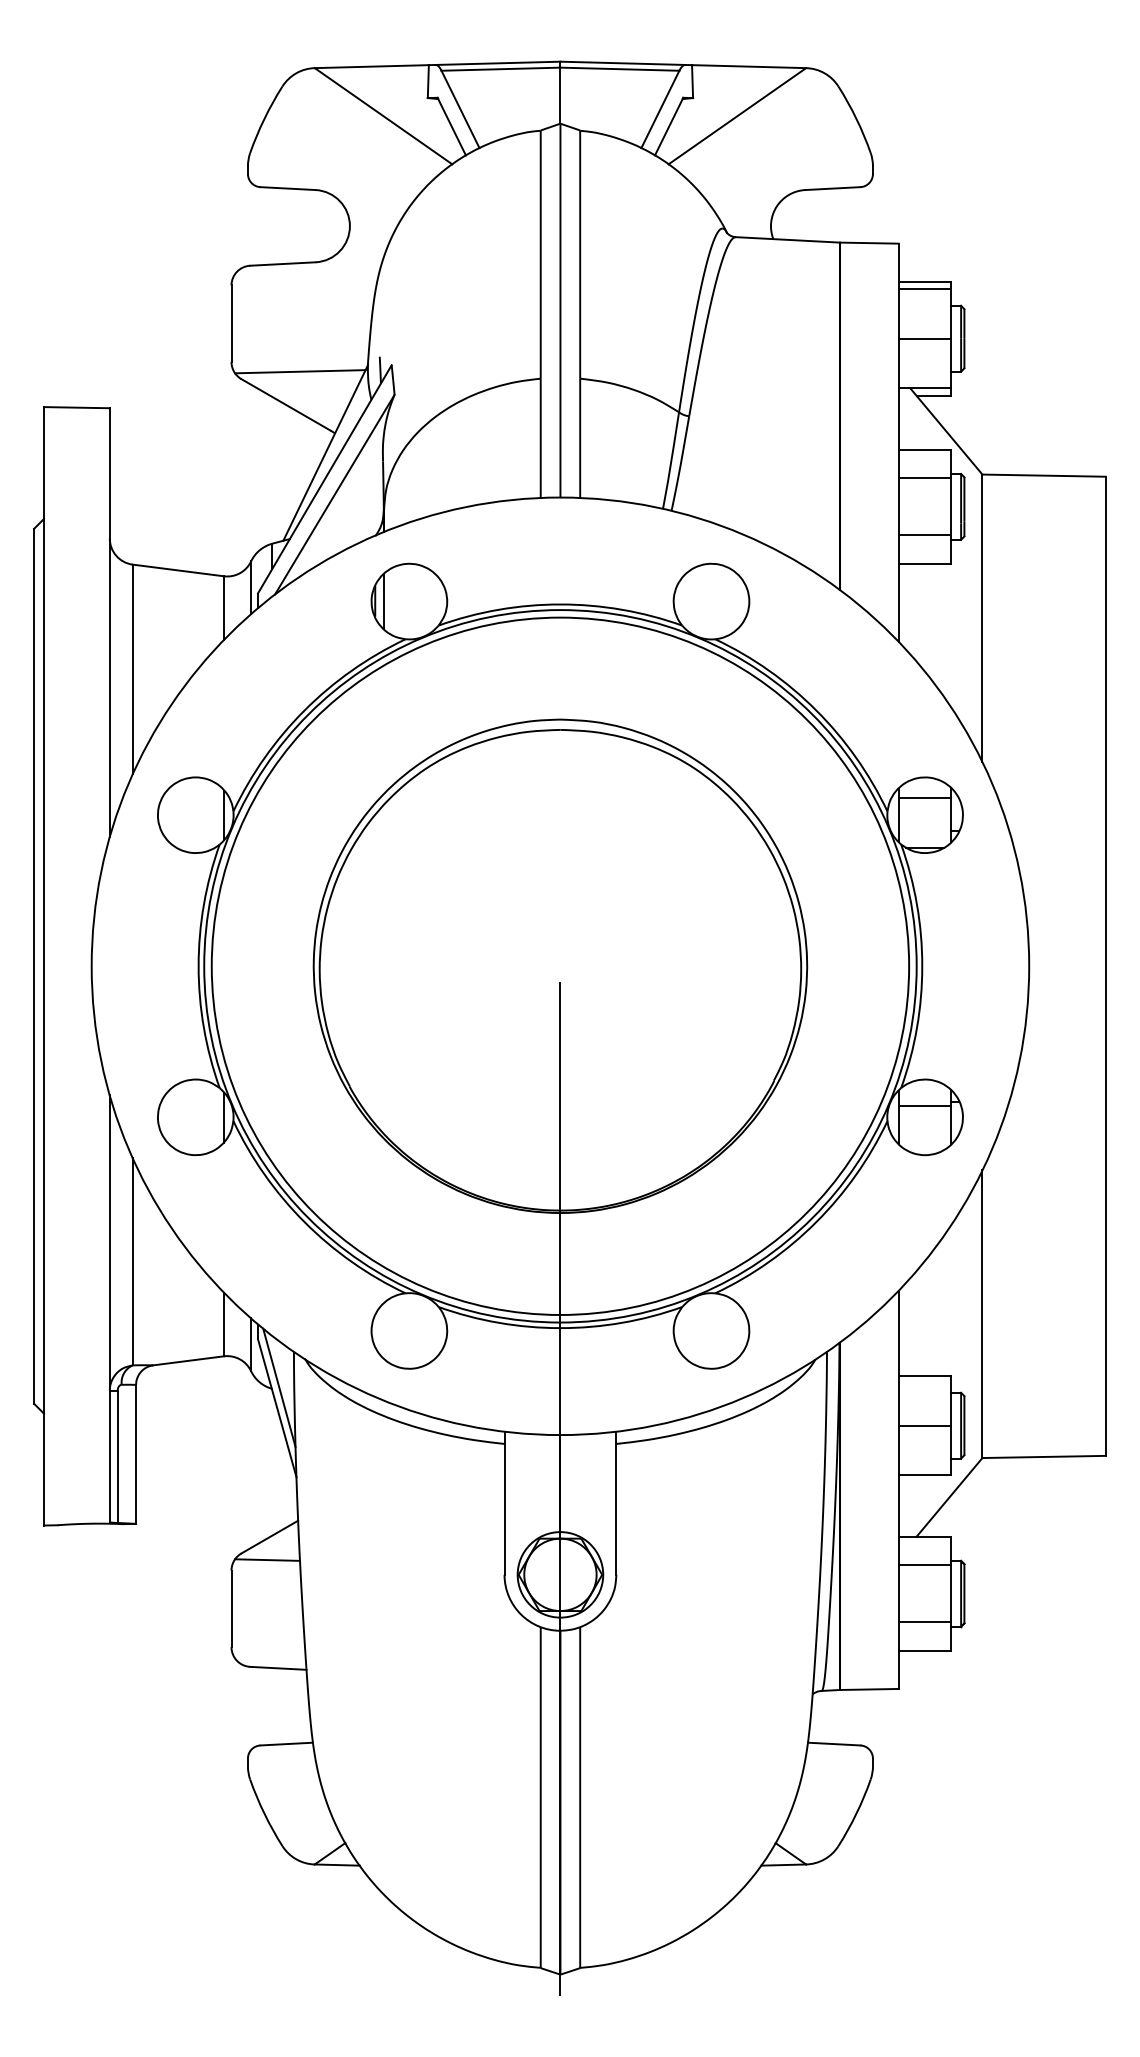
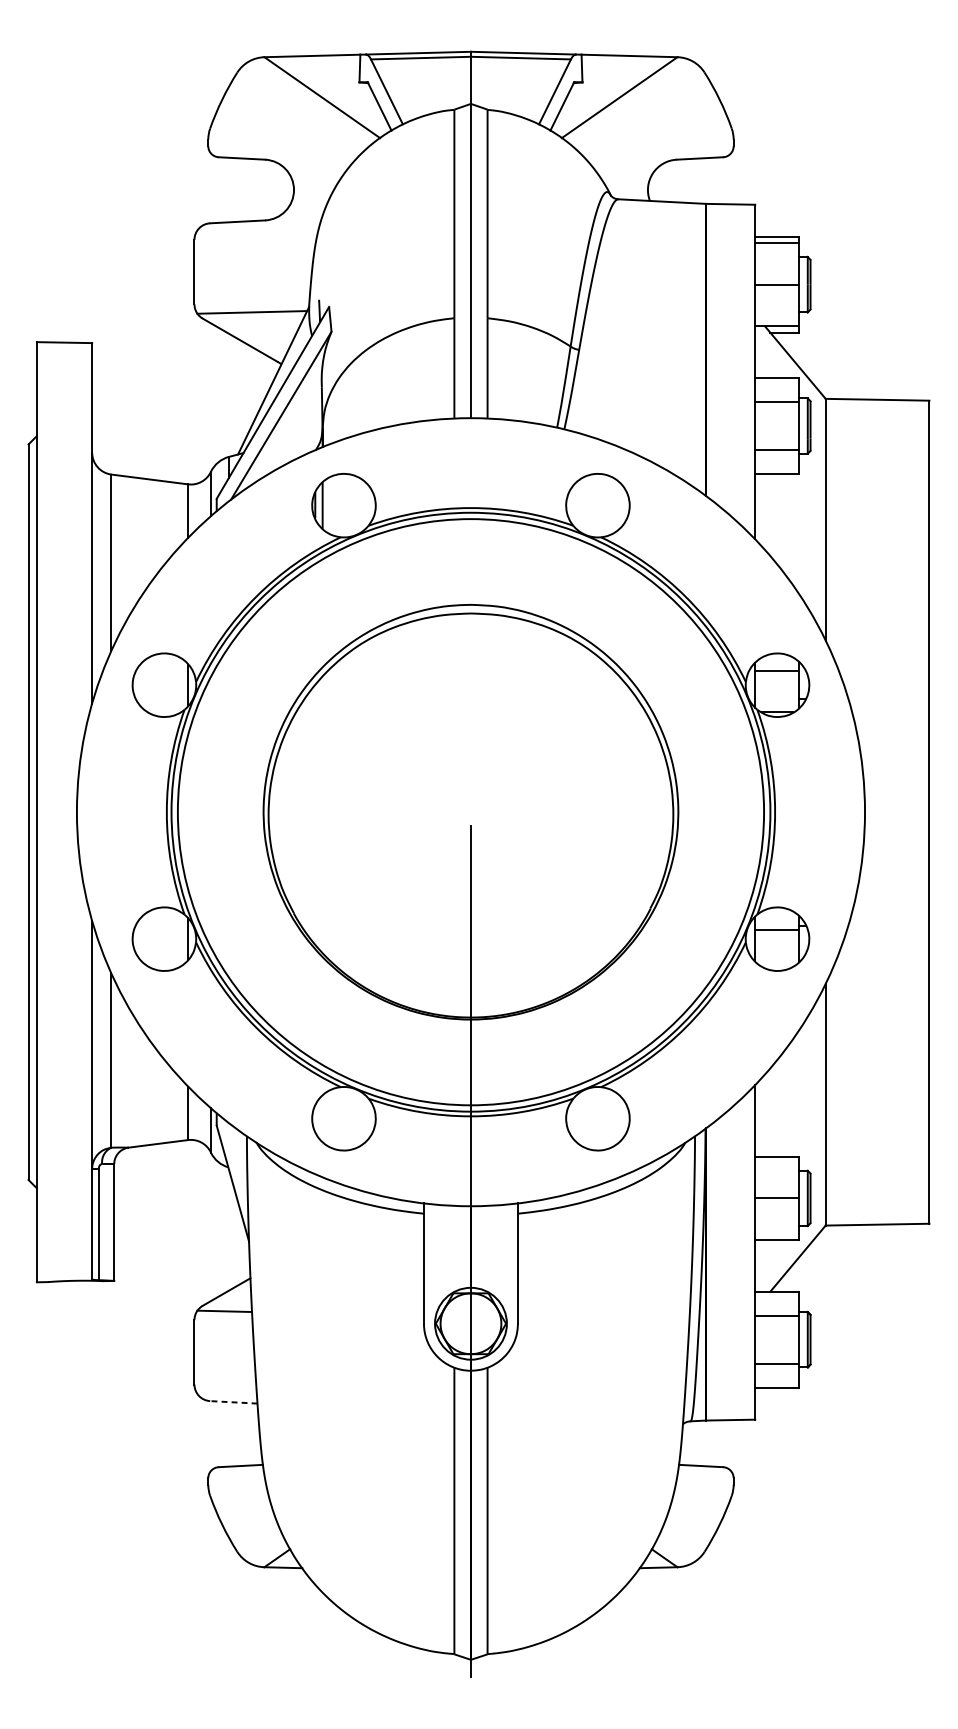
line: (279, 1387) -> (234, 1166), removed
line: (277, 1668) -> (233, 1402), solid -> dashed

